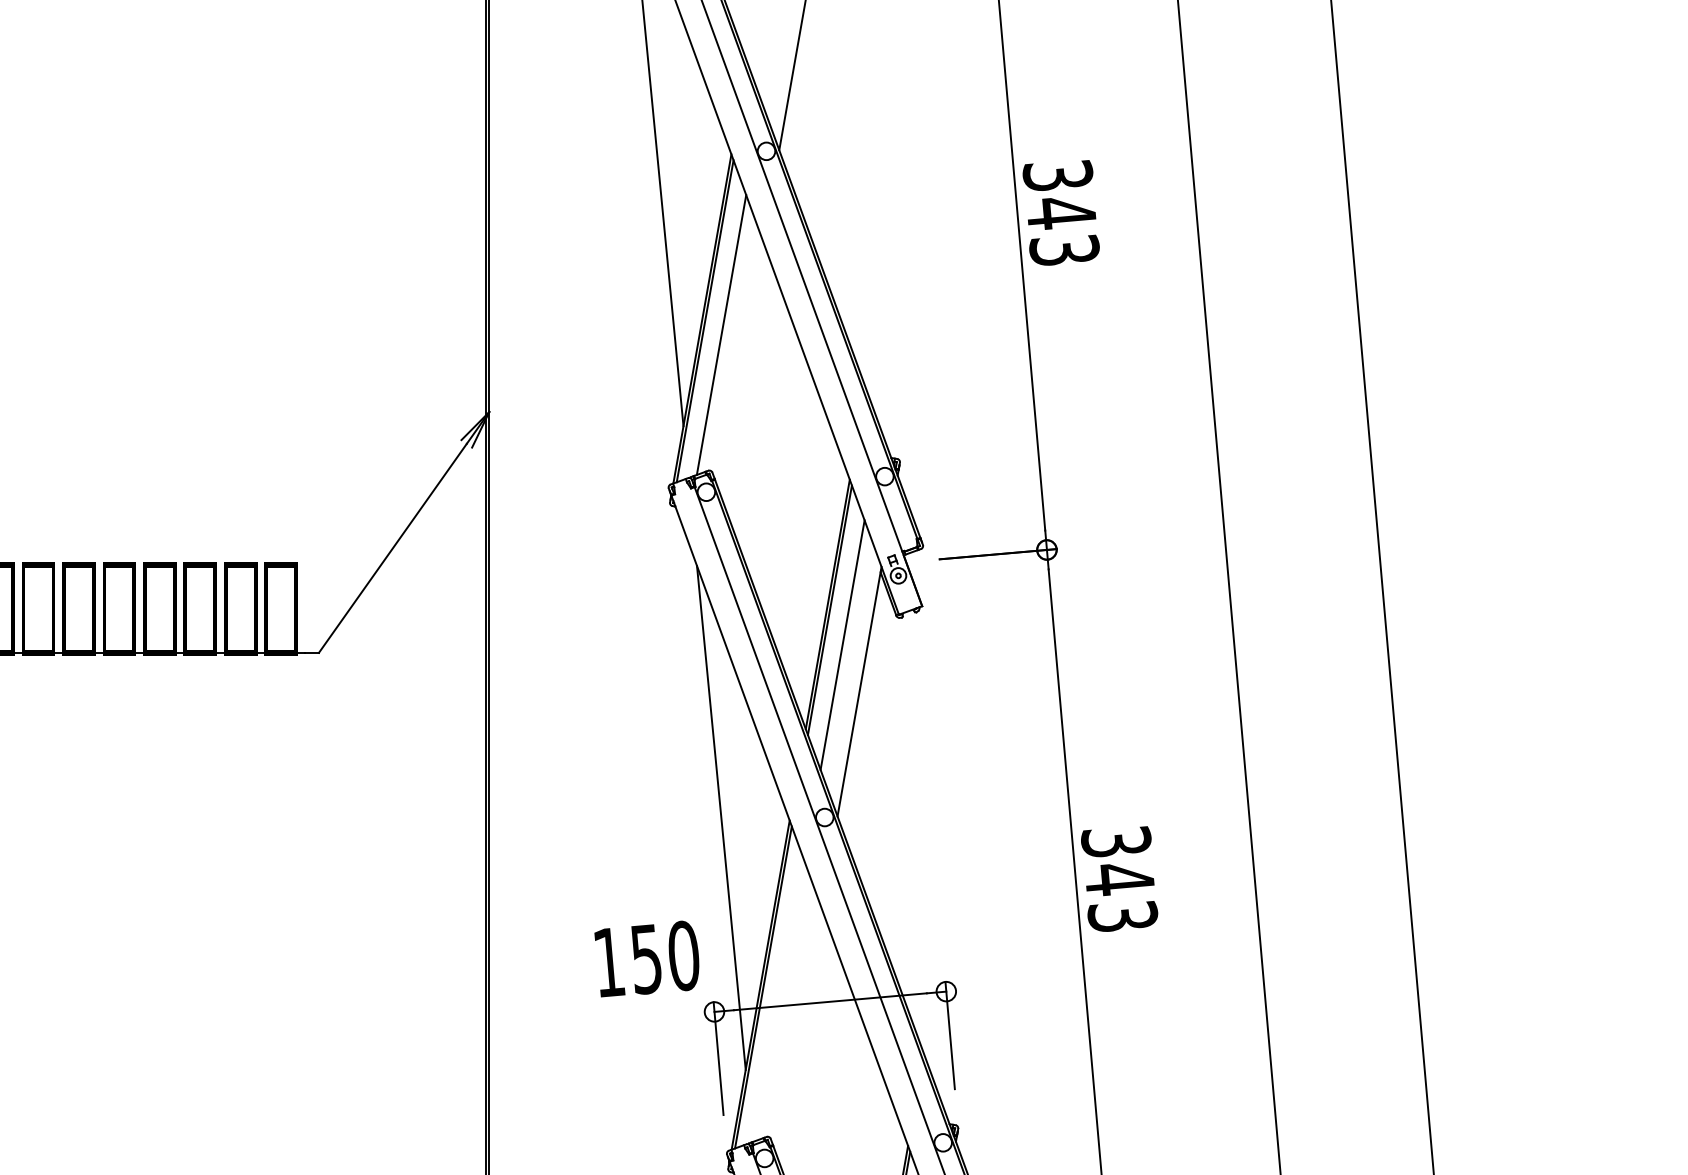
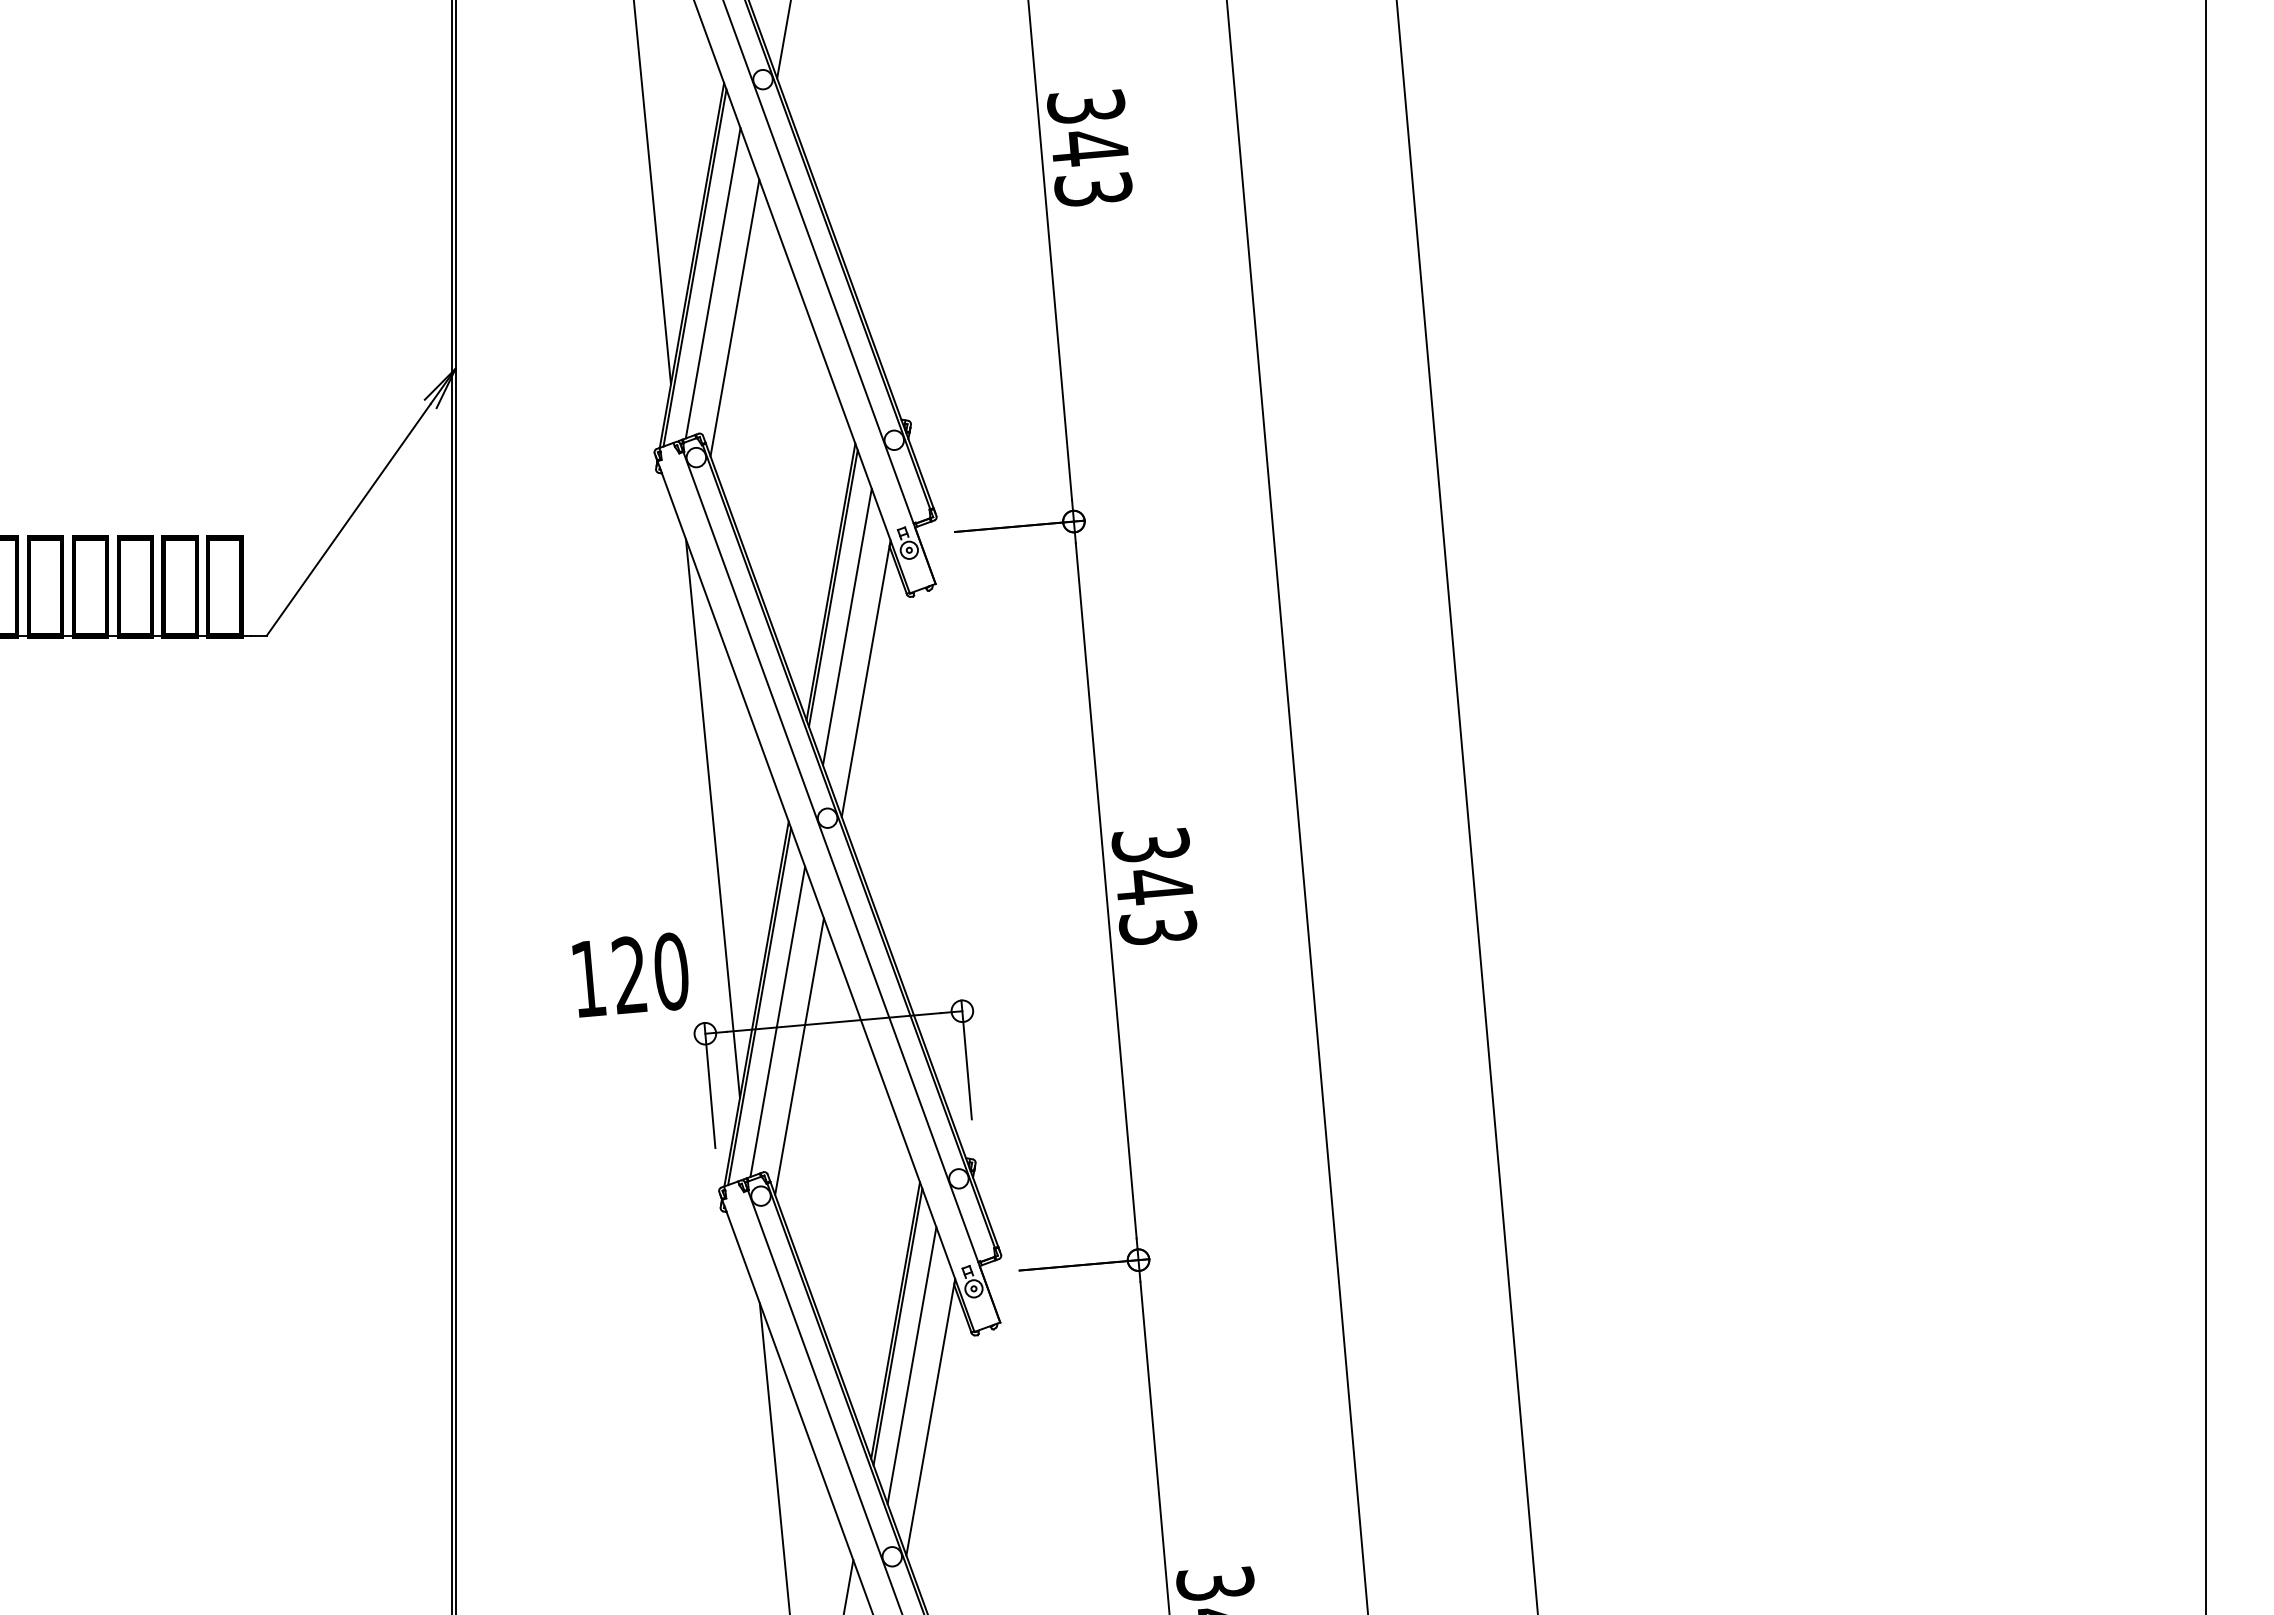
line: (740, 365) -> (734, 317), added
text: (646, 959) -> (629, 975), 150 -> 120
line: (779, 1000) -> (777, 1021), added
line: (799, 1032) -> (799, 1056), added

